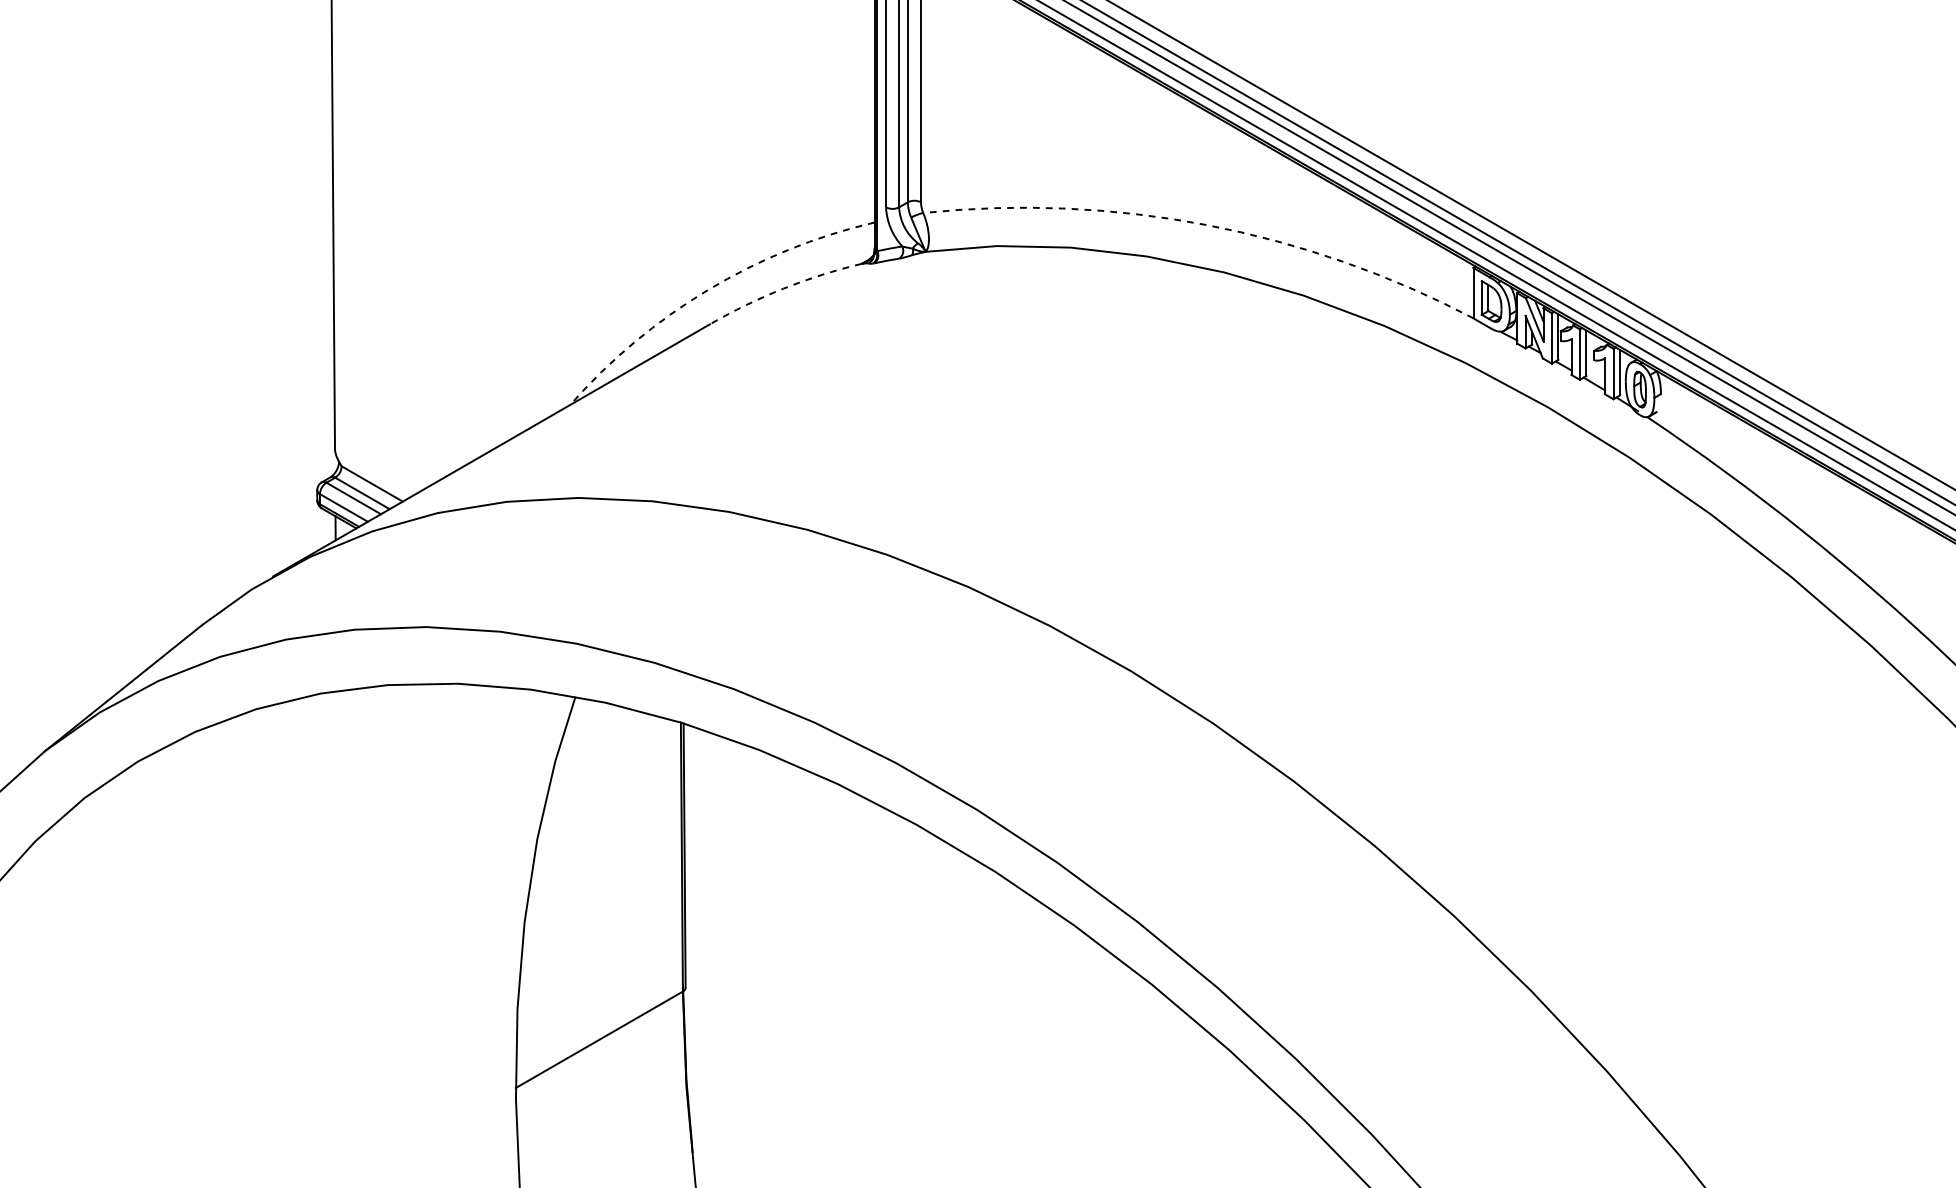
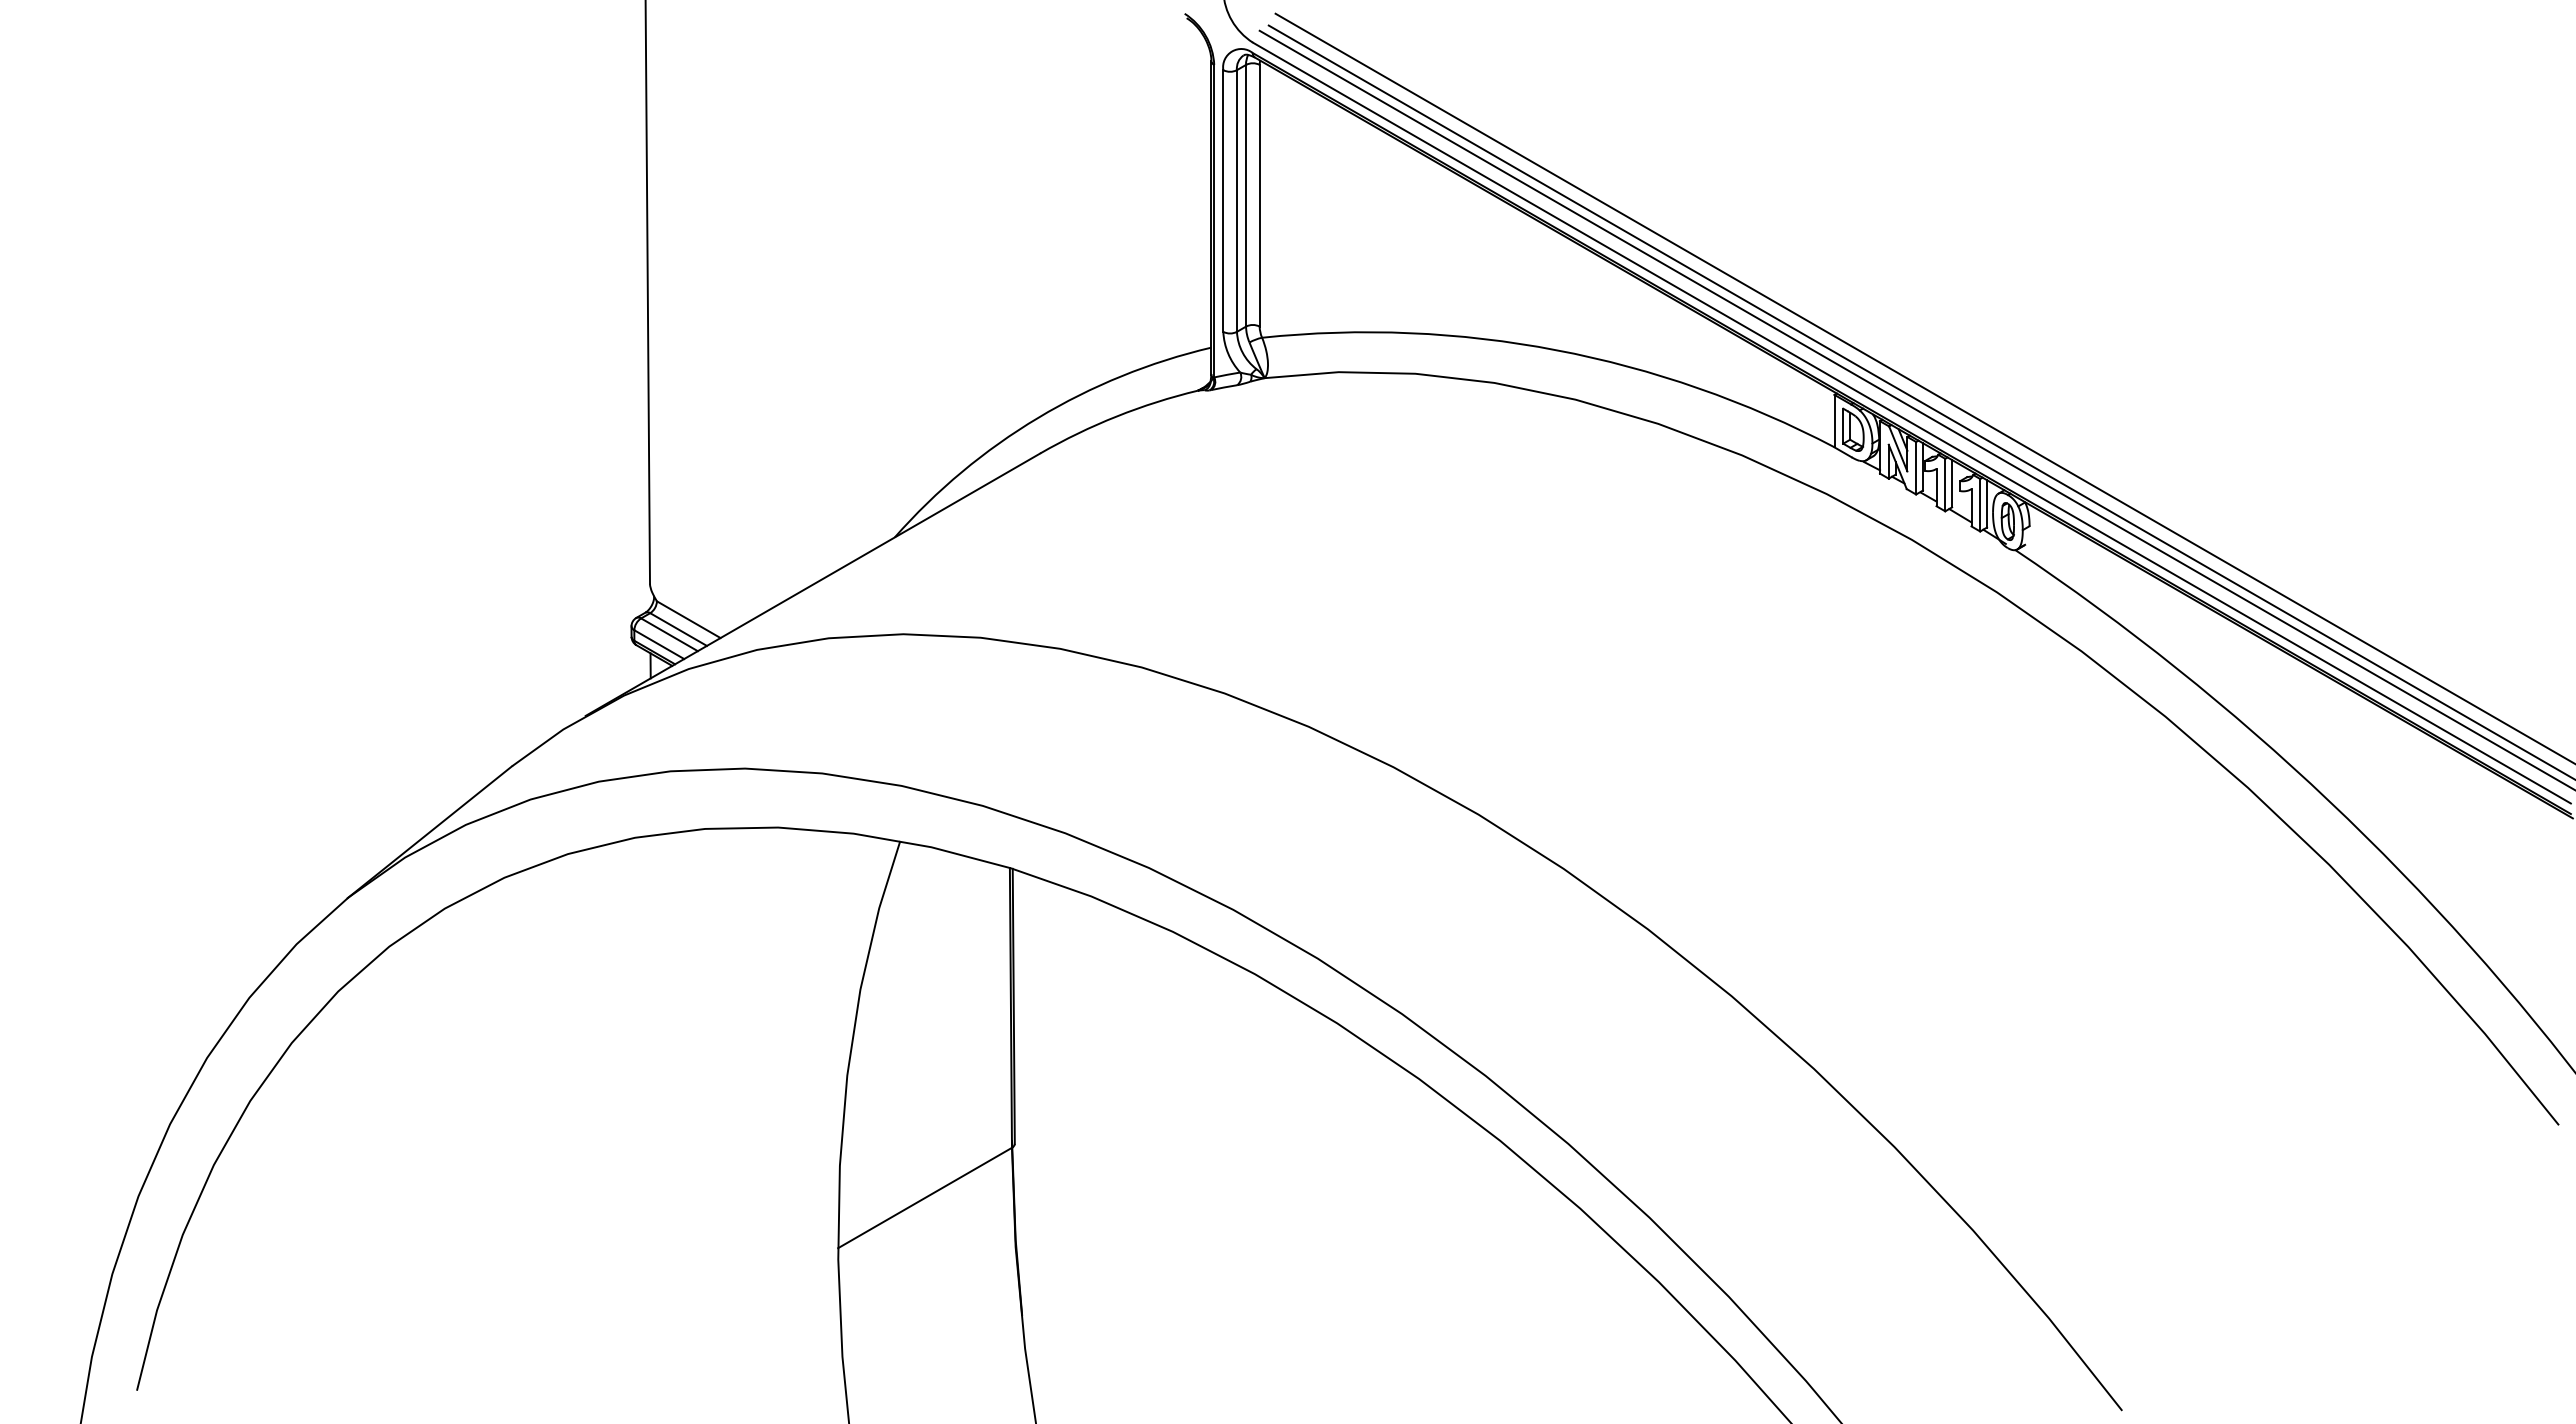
arc: (1206, 225) -> (1556, 350), dashed -> solid
arc: (783, 288) -> (1116, 416), dashed -> solid
arc: (708, 289) -> (1038, 417), dashed -> solid

